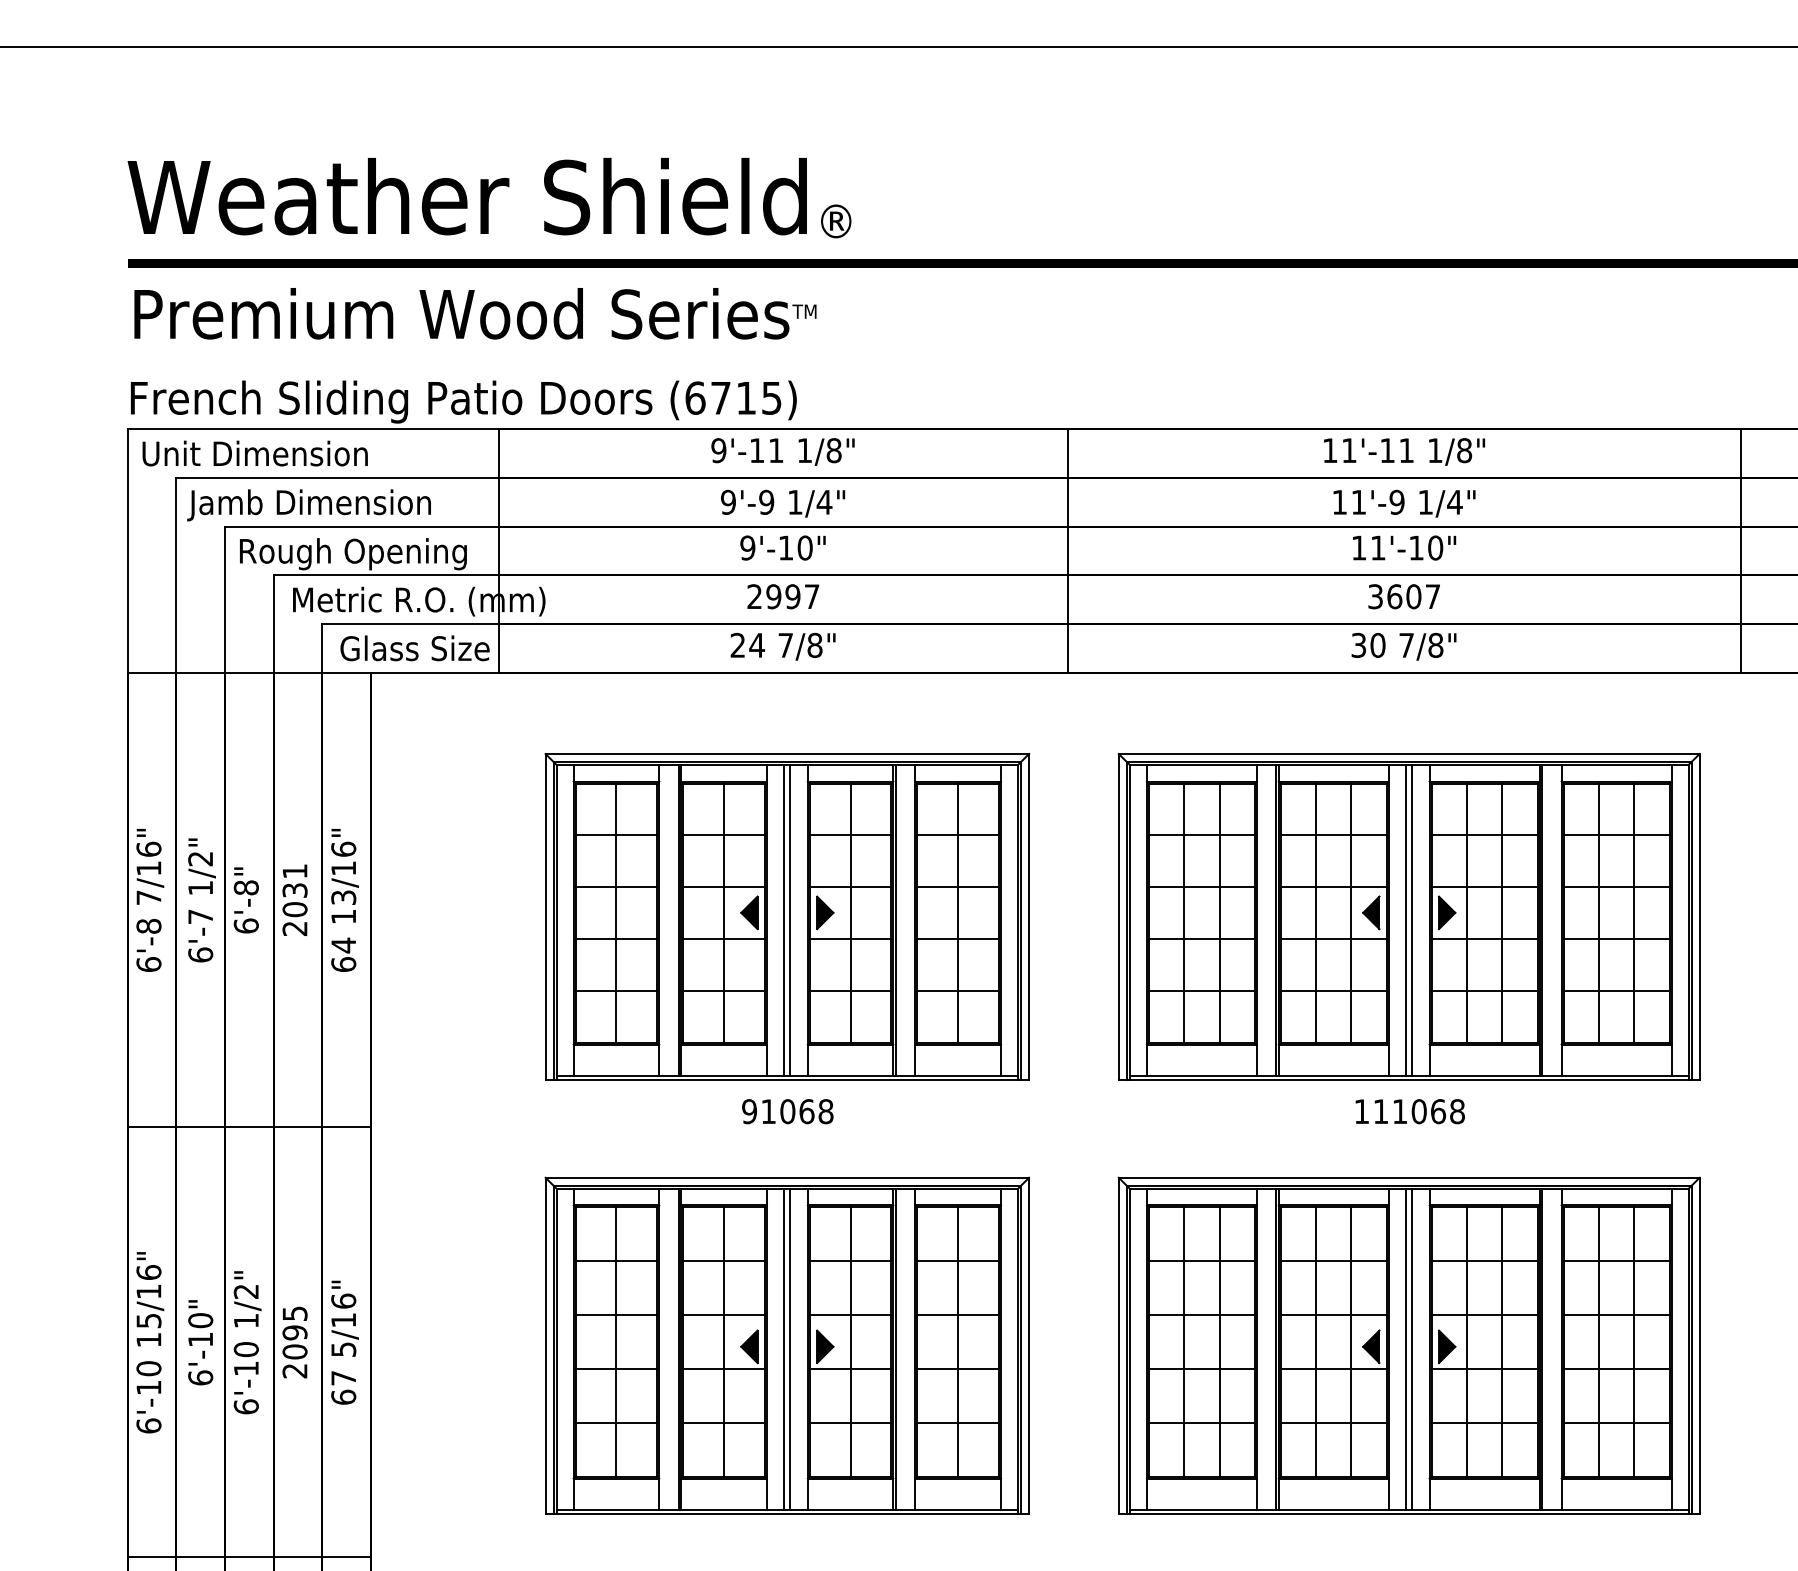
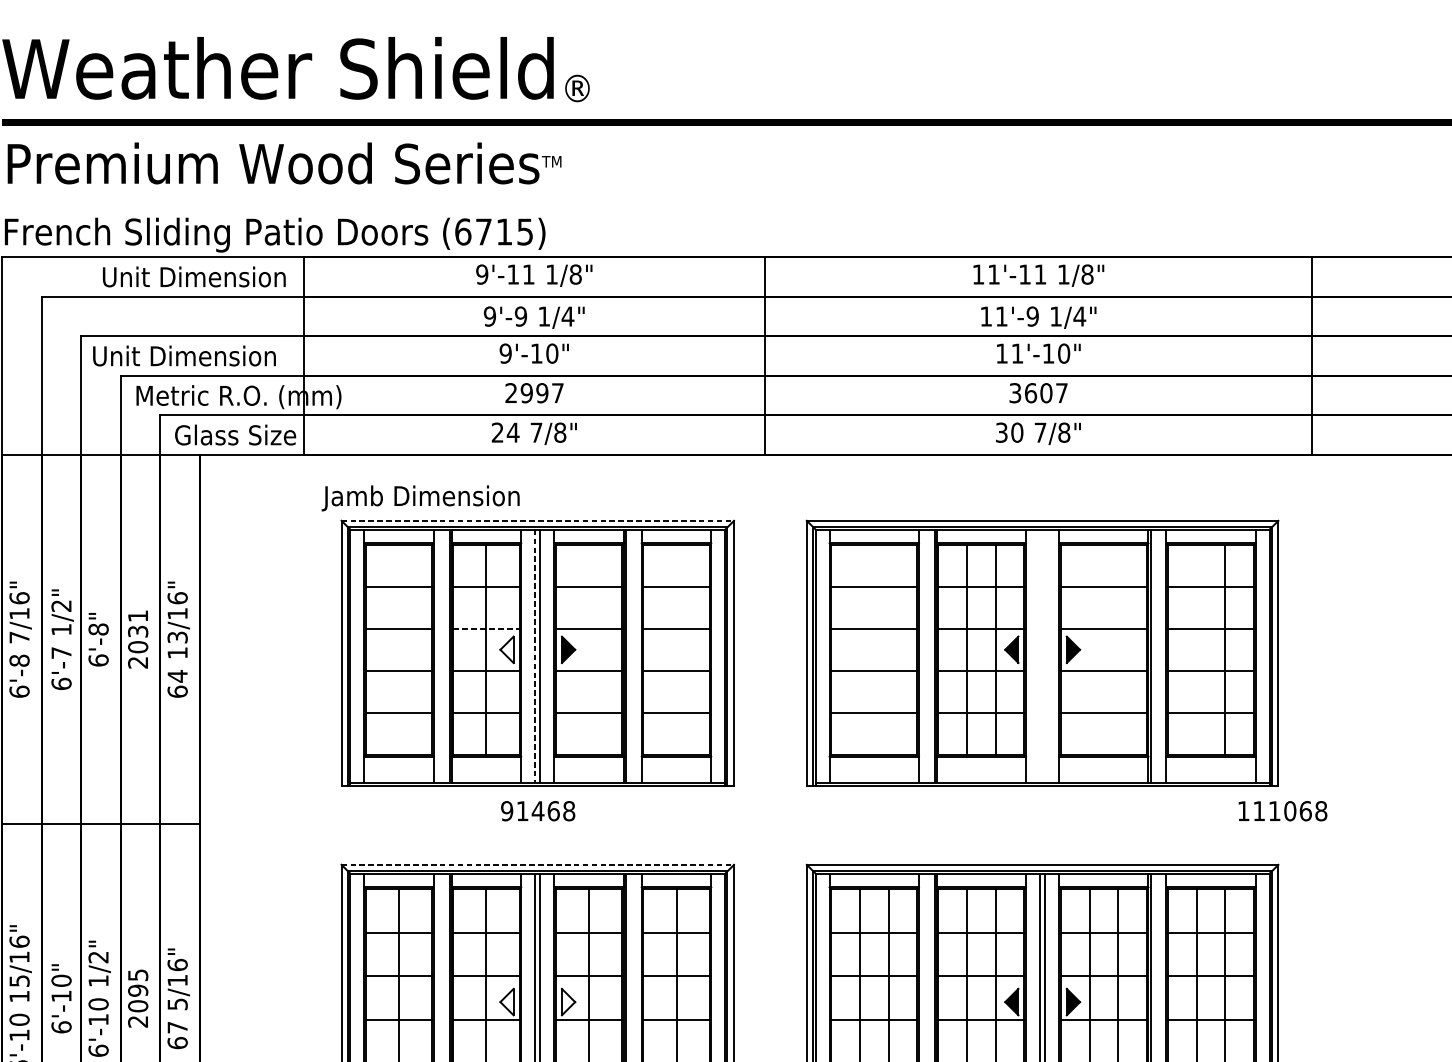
text: (254, 453) -> (193, 276), moved
text: (308, 505) -> (420, 498), moved
text: (352, 554) -> (184, 358), Rough Opening -> Unit Dimension
line: (787, 754) -> (537, 521), solid -> dashed
line: (724, 887) -> (486, 629), solid -> dashed
line: (616, 912) -> (399, 649), removed
fill: (749, 912) -> (507, 649), removed
line: (850, 912) -> (589, 649), removed
line: (958, 912) -> (676, 649), removed
line: (1184, 912) -> (860, 649), removed
line: (1219, 912) -> (888, 649), removed
line: (1466, 912) -> (1089, 649), removed
line: (1502, 912) -> (1118, 649), removed
line: (1598, 912) -> (1196, 649), removed
line: (784, 920) -> (535, 656), solid -> dashed
line: (1406, 920) -> (1040, 656), removed
line: (1411, 920) -> (1044, 656), removed
text: (787, 1111) -> (537, 811), 91068 -> 91468
text: (1409, 1111) -> (1282, 811), moved
line: (787, 1177) -> (537, 864), solid -> dashed
fill: (749, 1346) -> (507, 1001), removed
fill: (825, 1346) -> (568, 1001), removed

